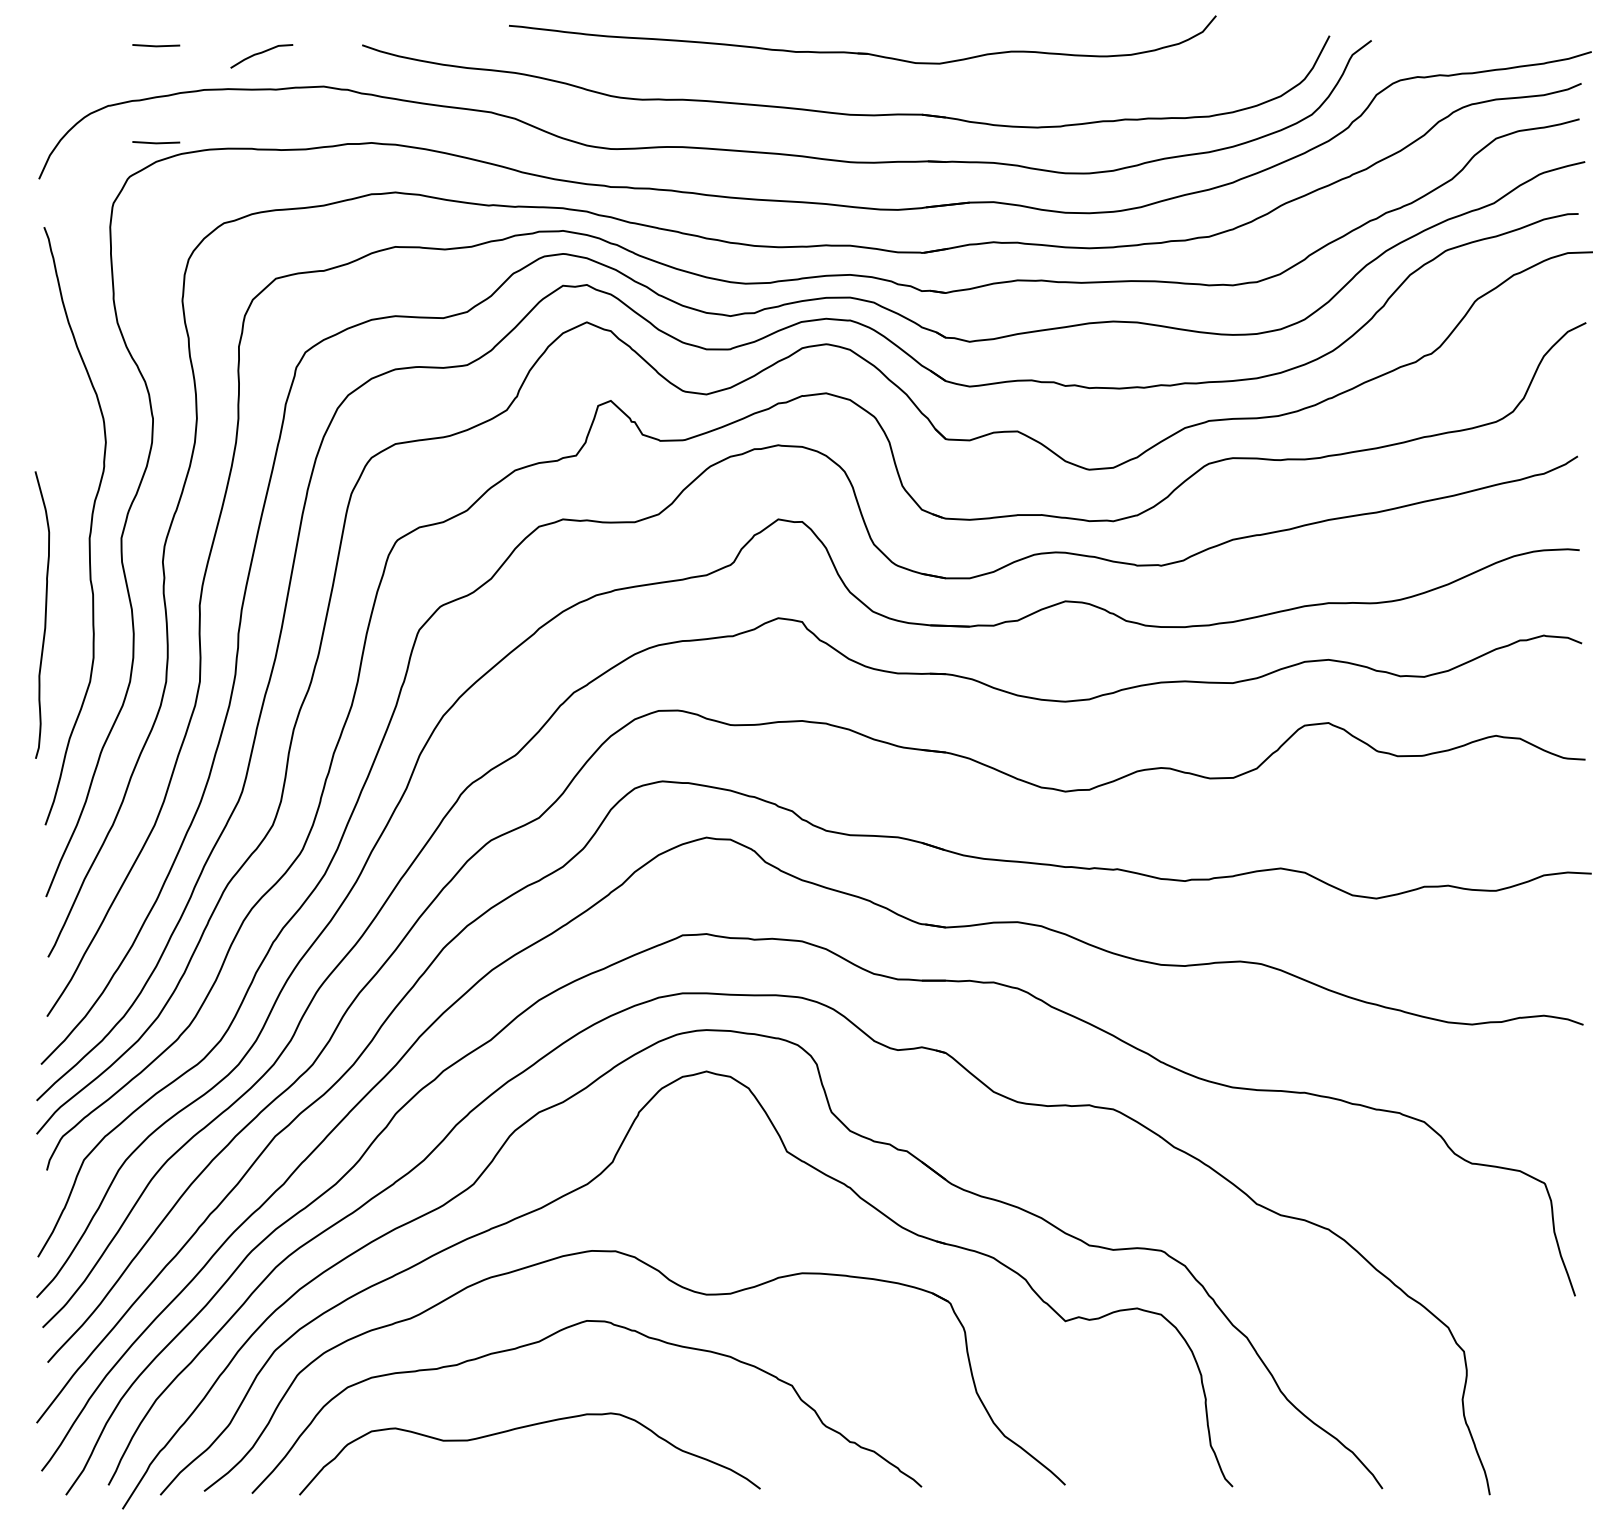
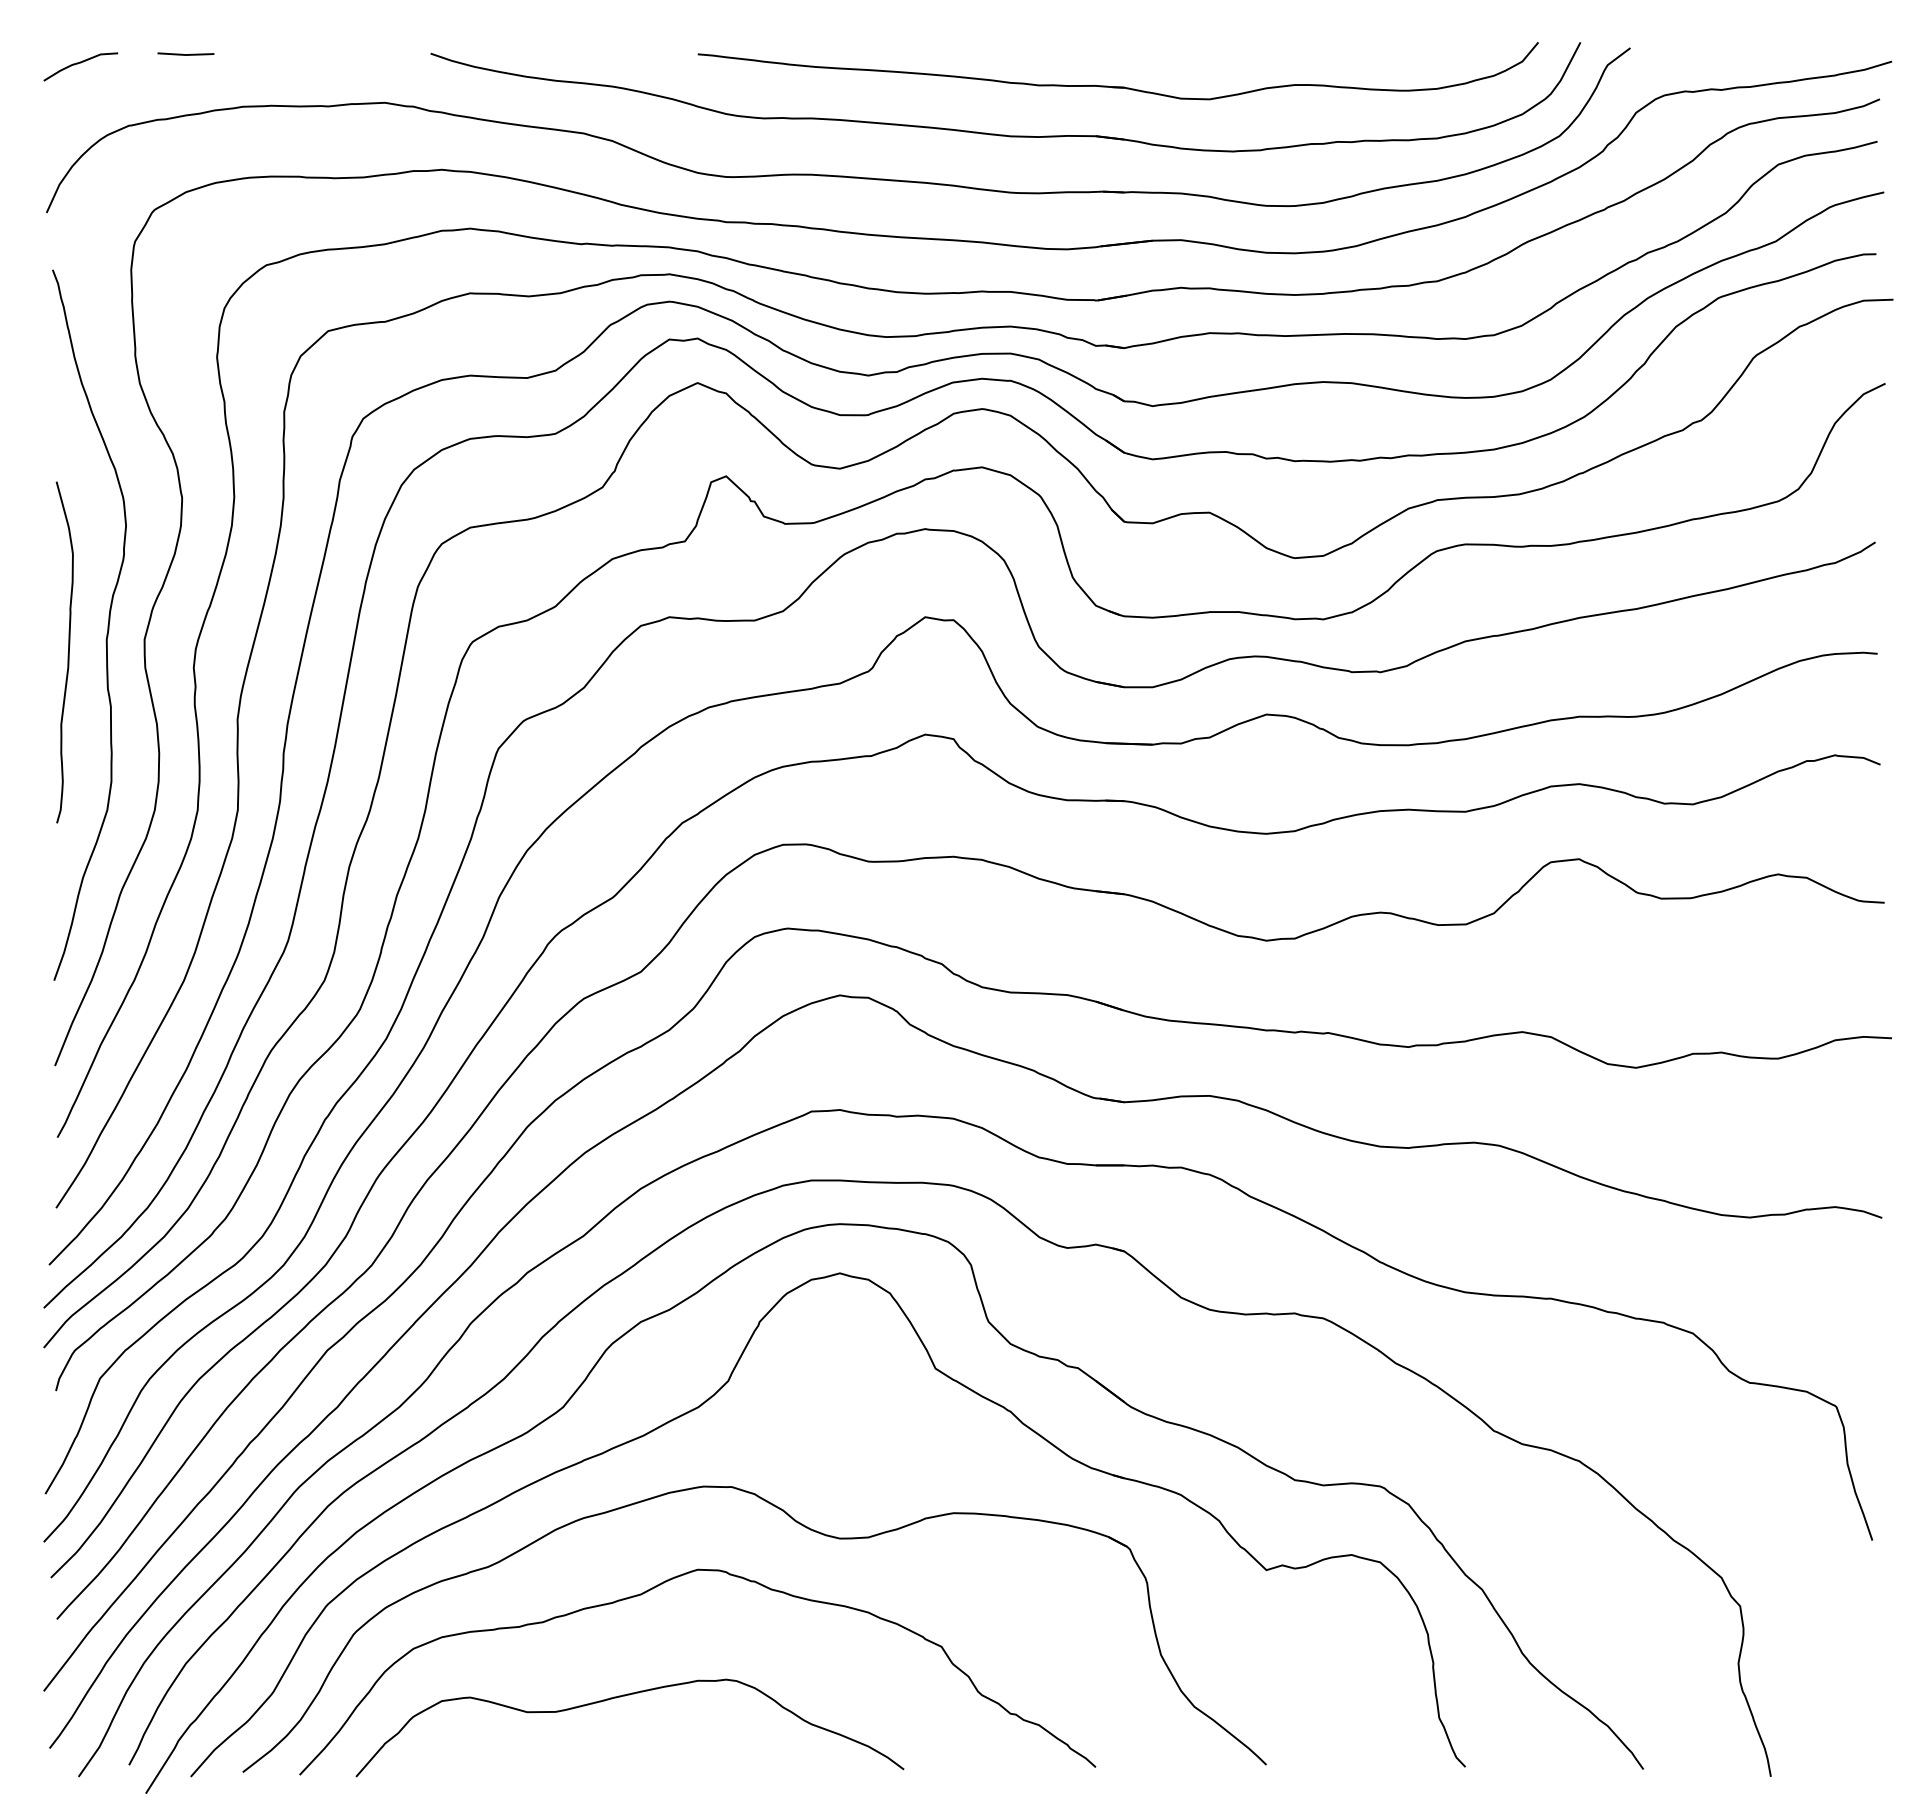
part: (862, 52) -> (1118, 86), moved
curve: (259, 54) -> (78, 64), moved
line: (156, 142) -> (186, 169), removed
curve: (44, 614) -> (67, 651), moved

